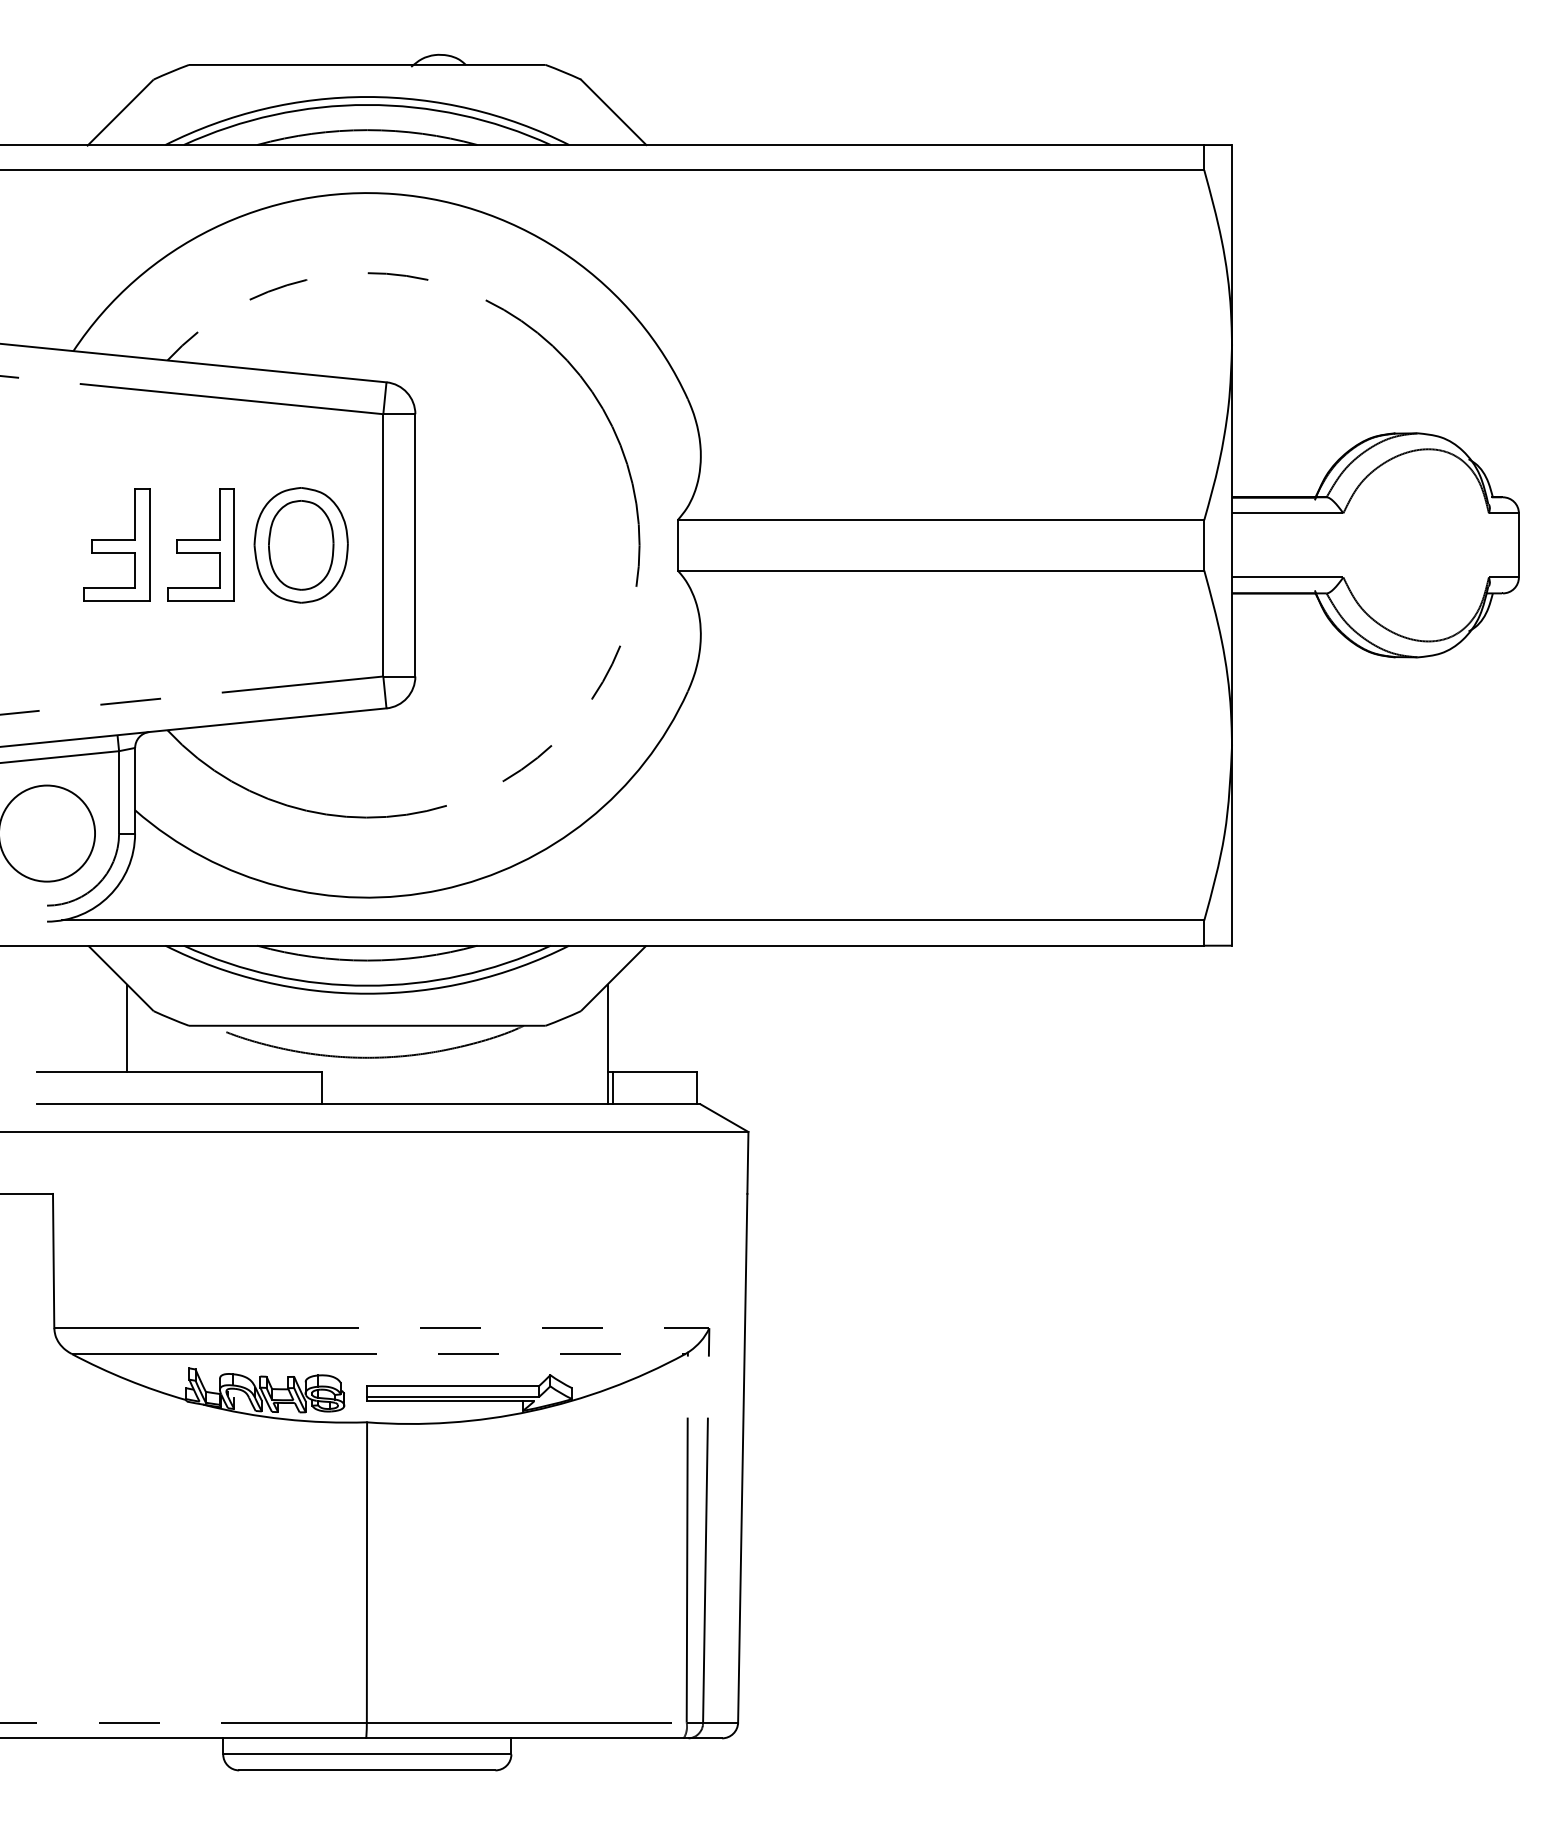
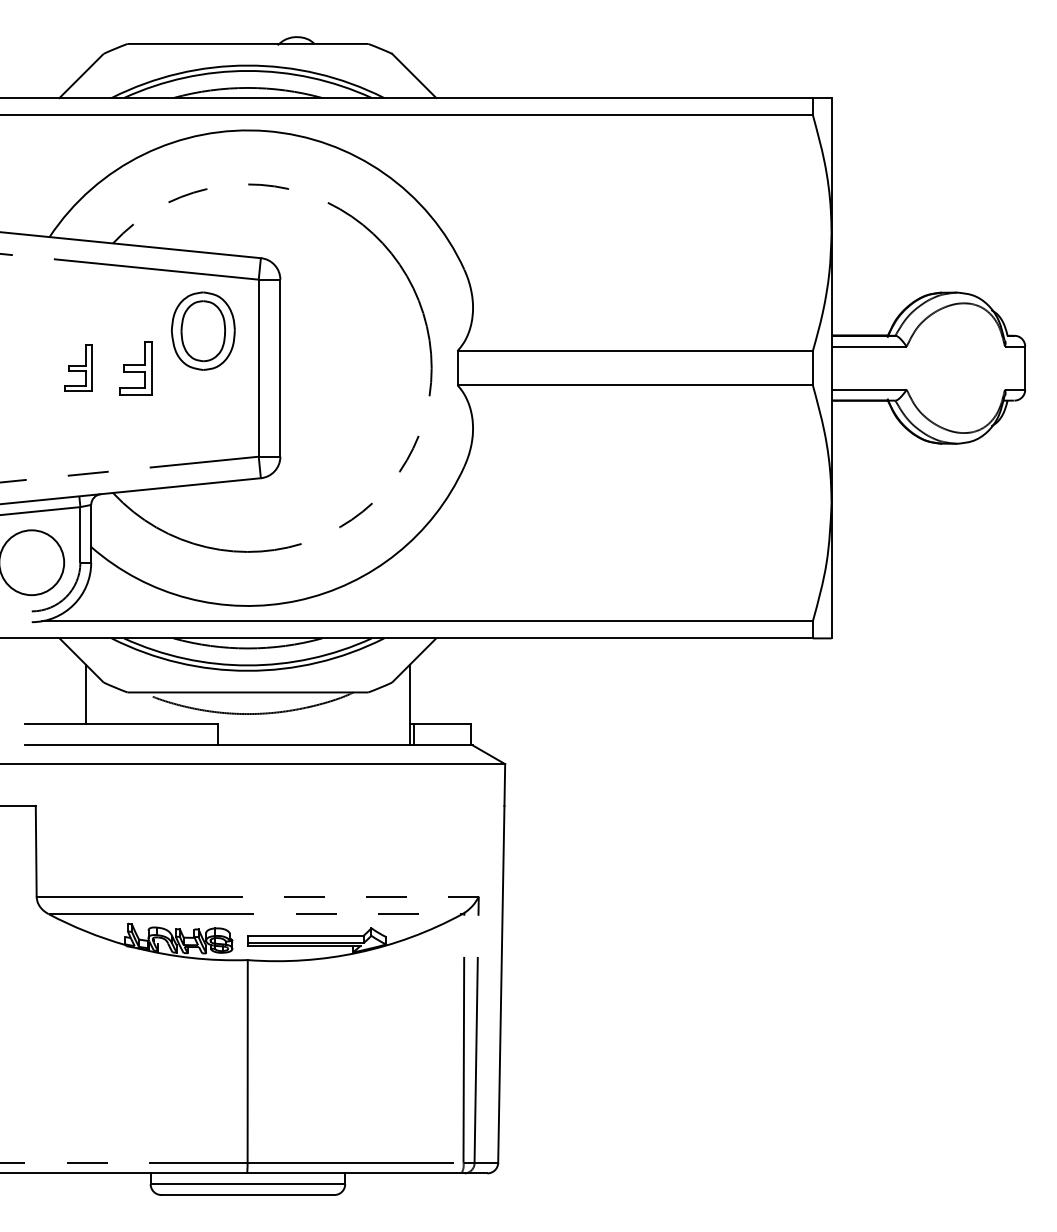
part: (116, 544) -> (78, 367), size x0.6
part: (200, 544) -> (135, 367), size x0.7
part: (301, 544) -> (203, 330), moved

